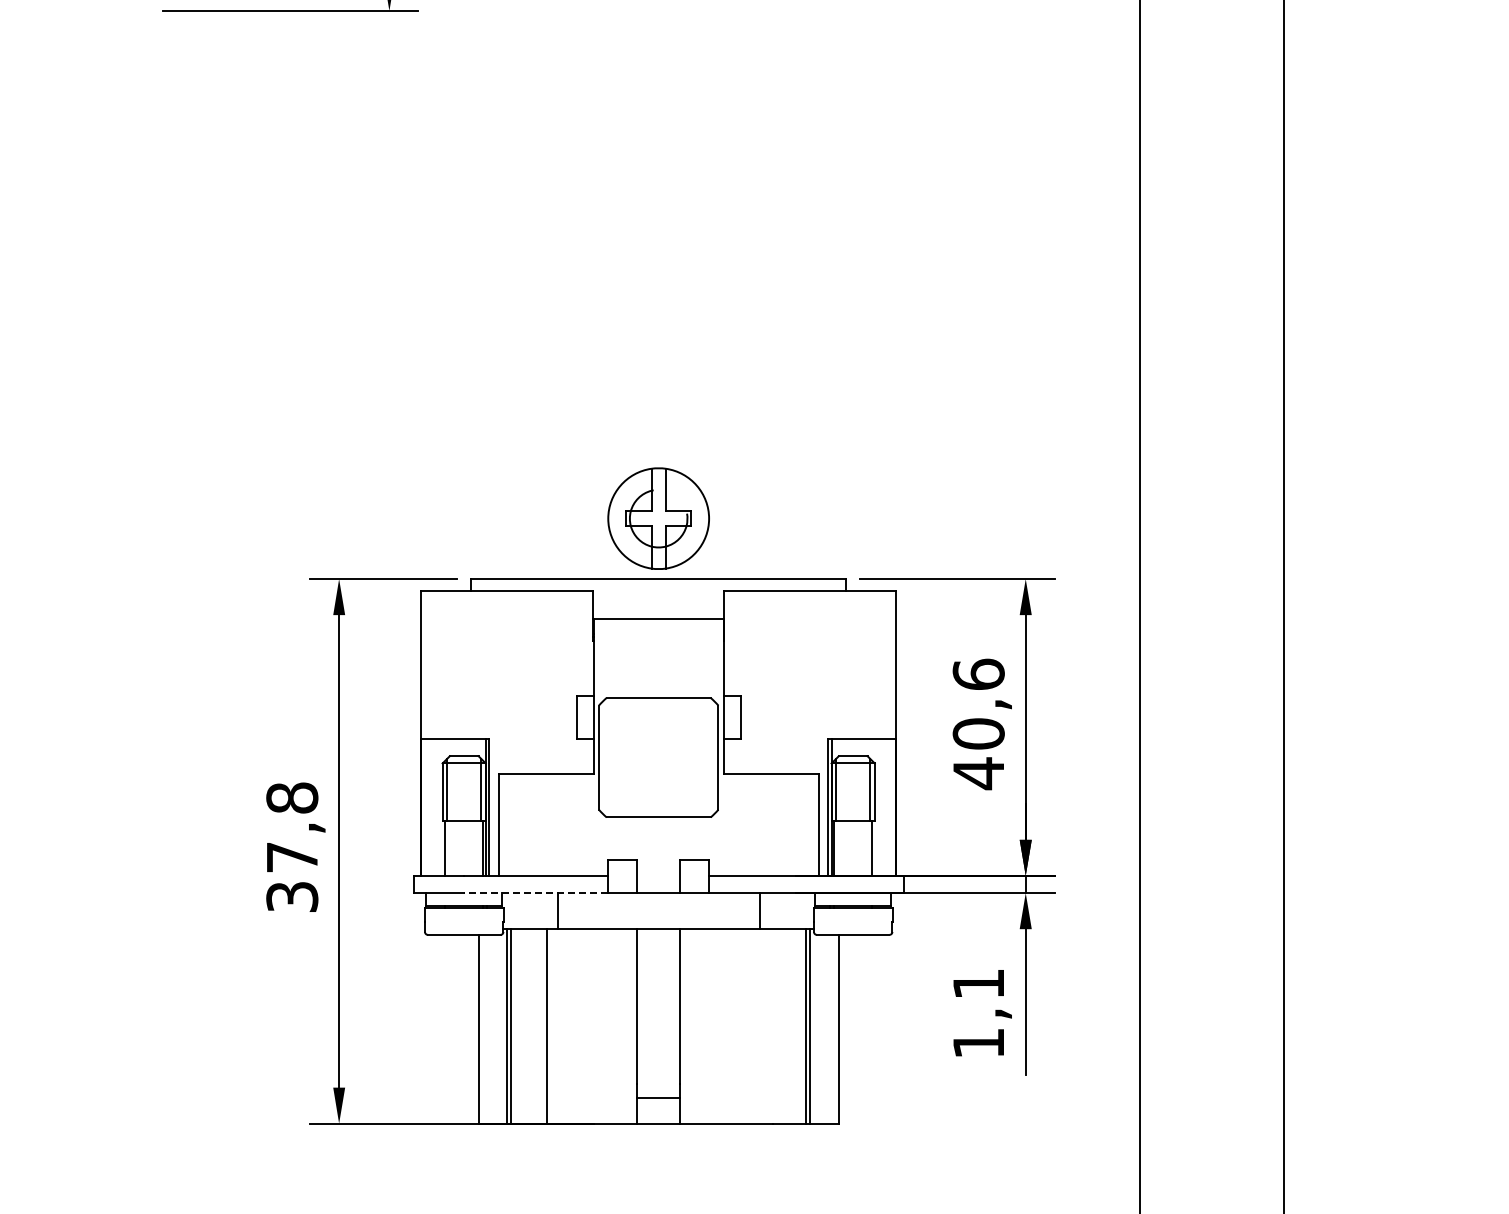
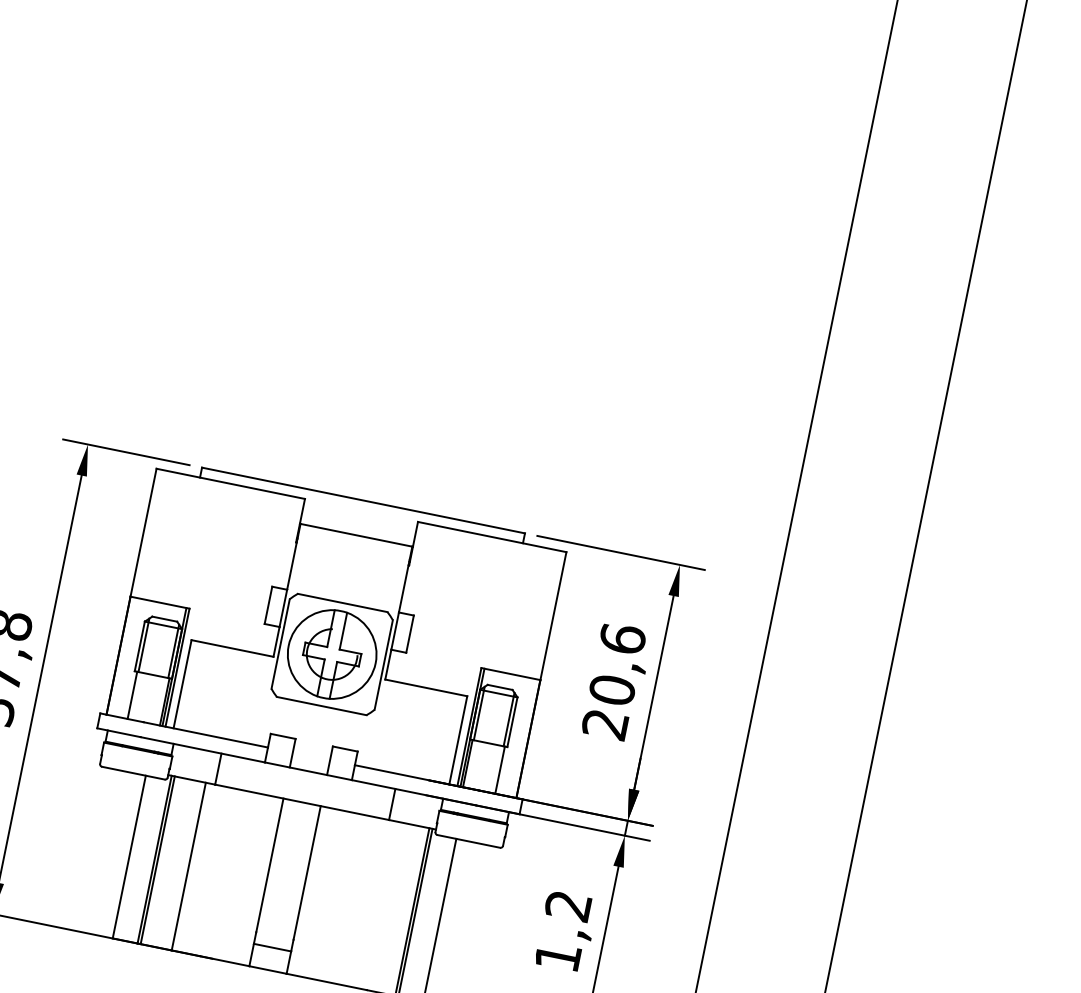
part: (658, 518) -> (332, 654), moved
text: (977, 773) -> (604, 724), 40,6 -> 20,6
line: (535, 893) -> (202, 750), dashed -> solid
text: (977, 984) -> (567, 906), 1,1 -> 1,2

